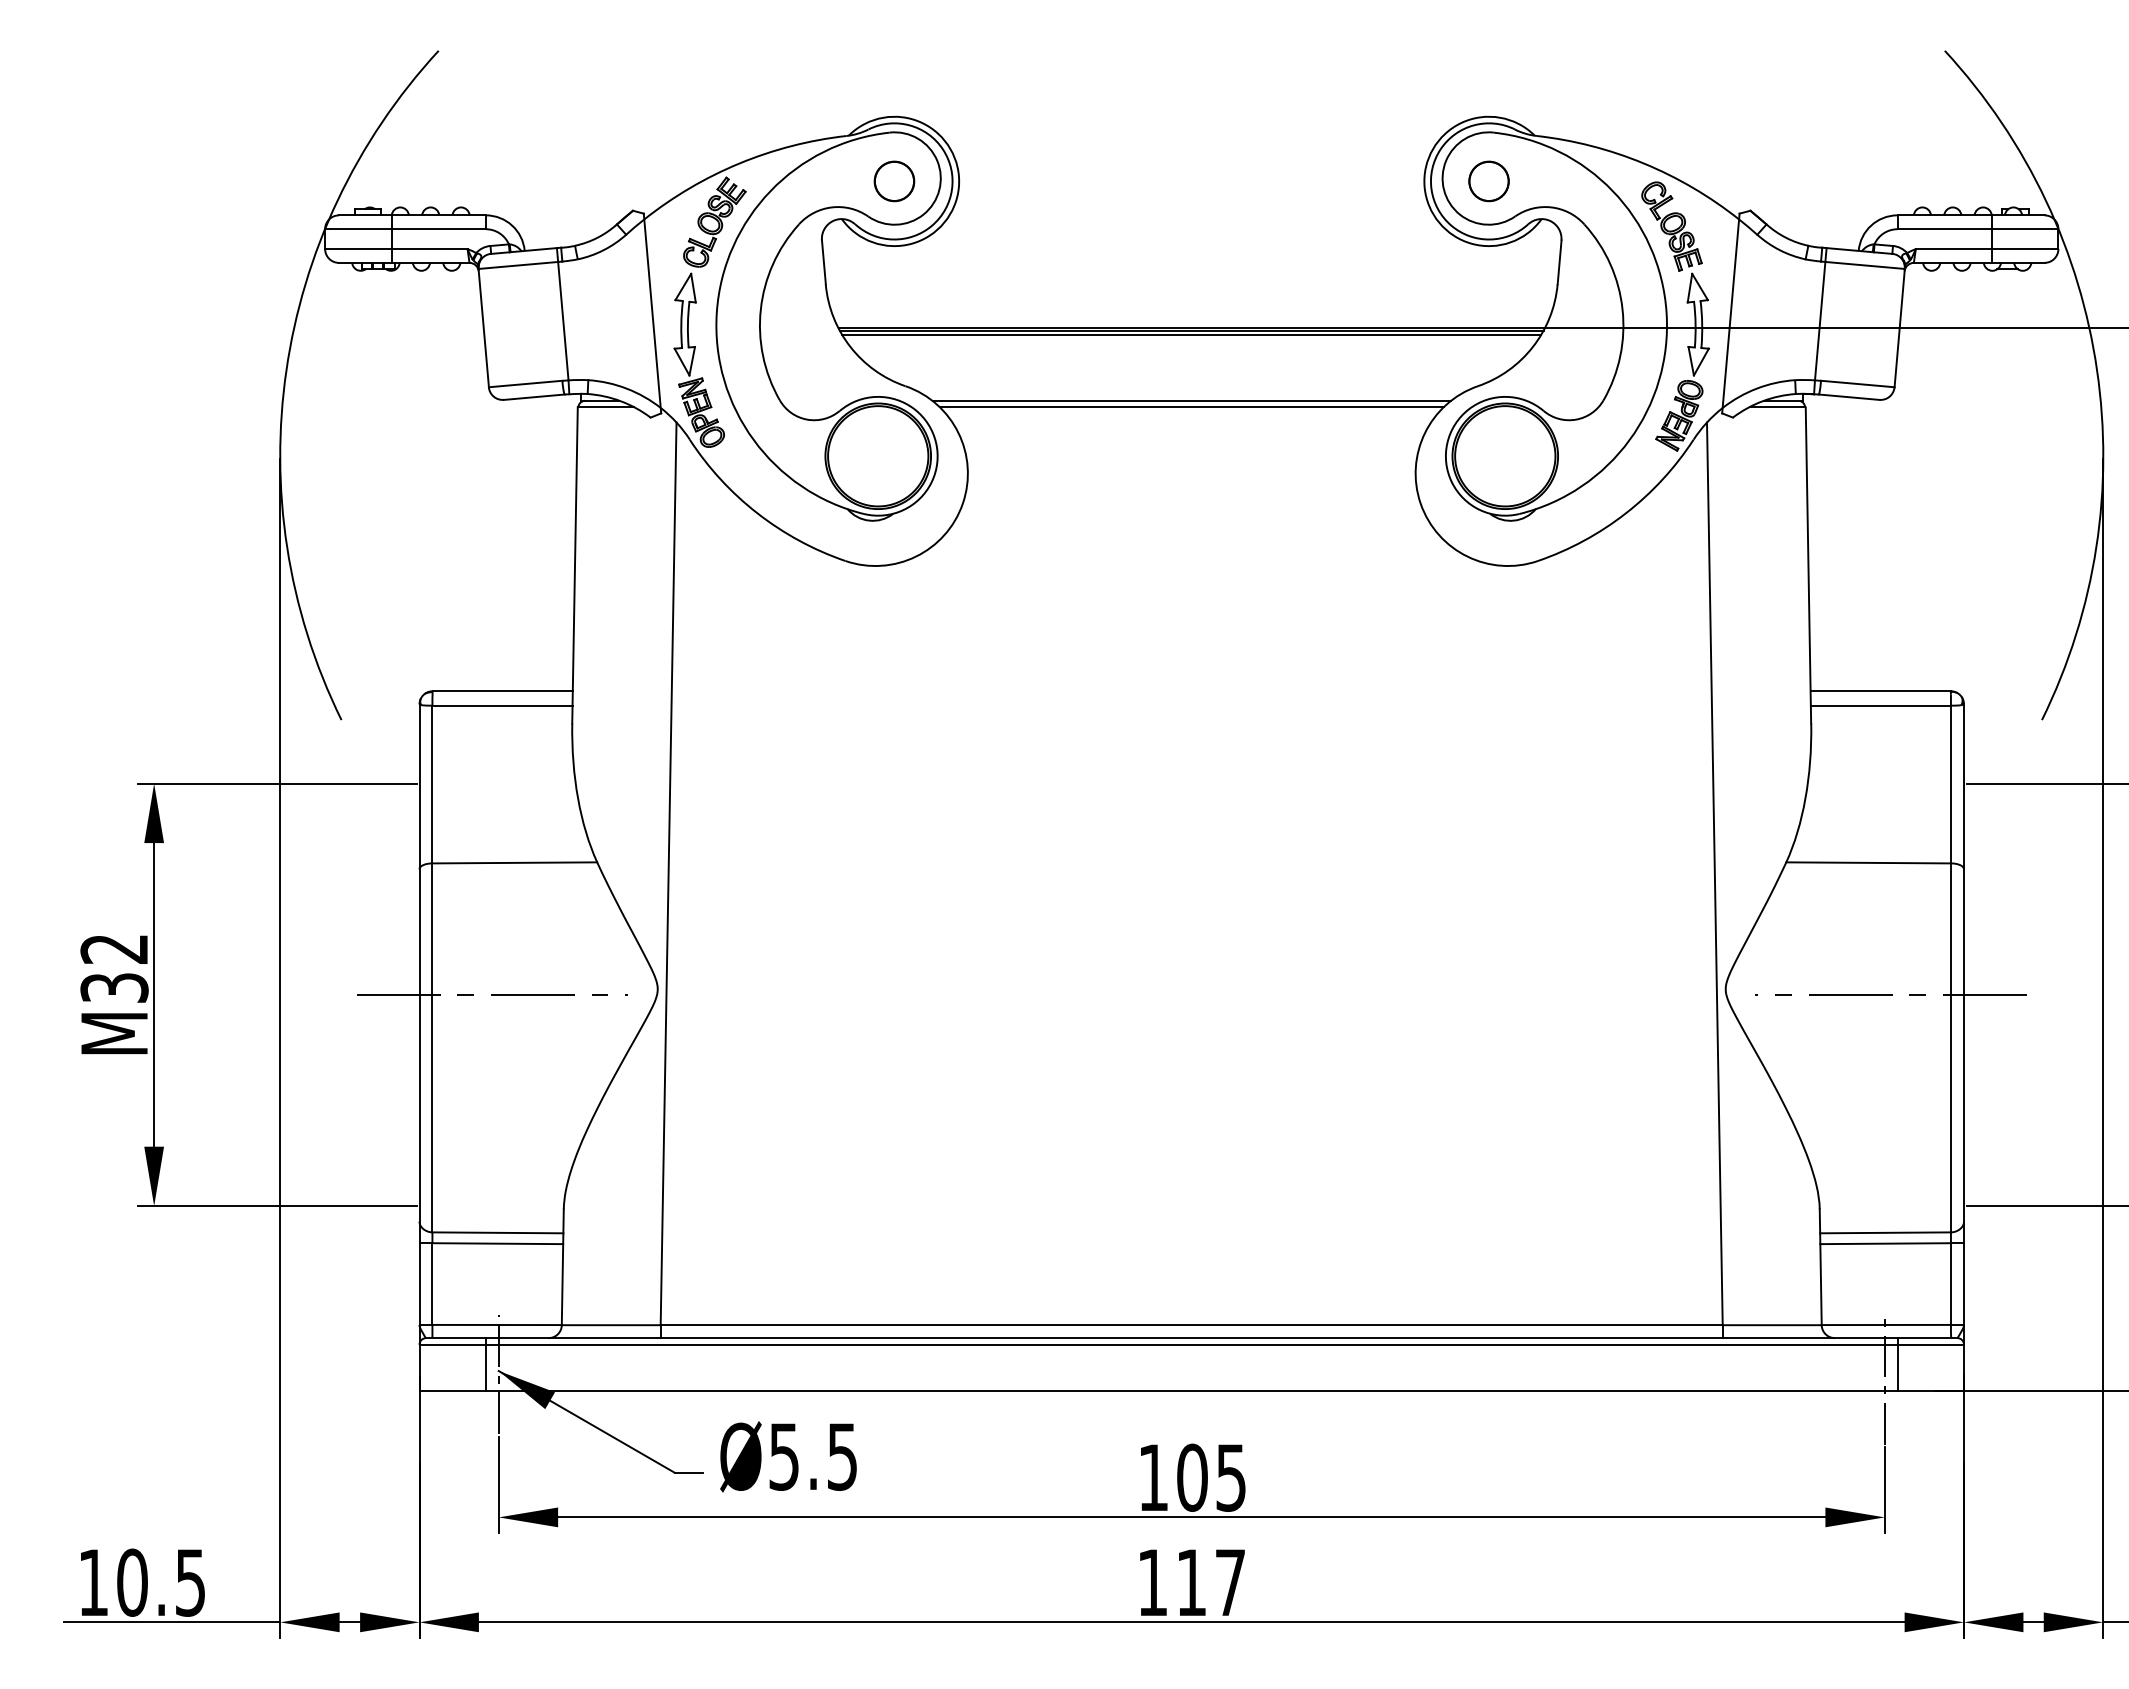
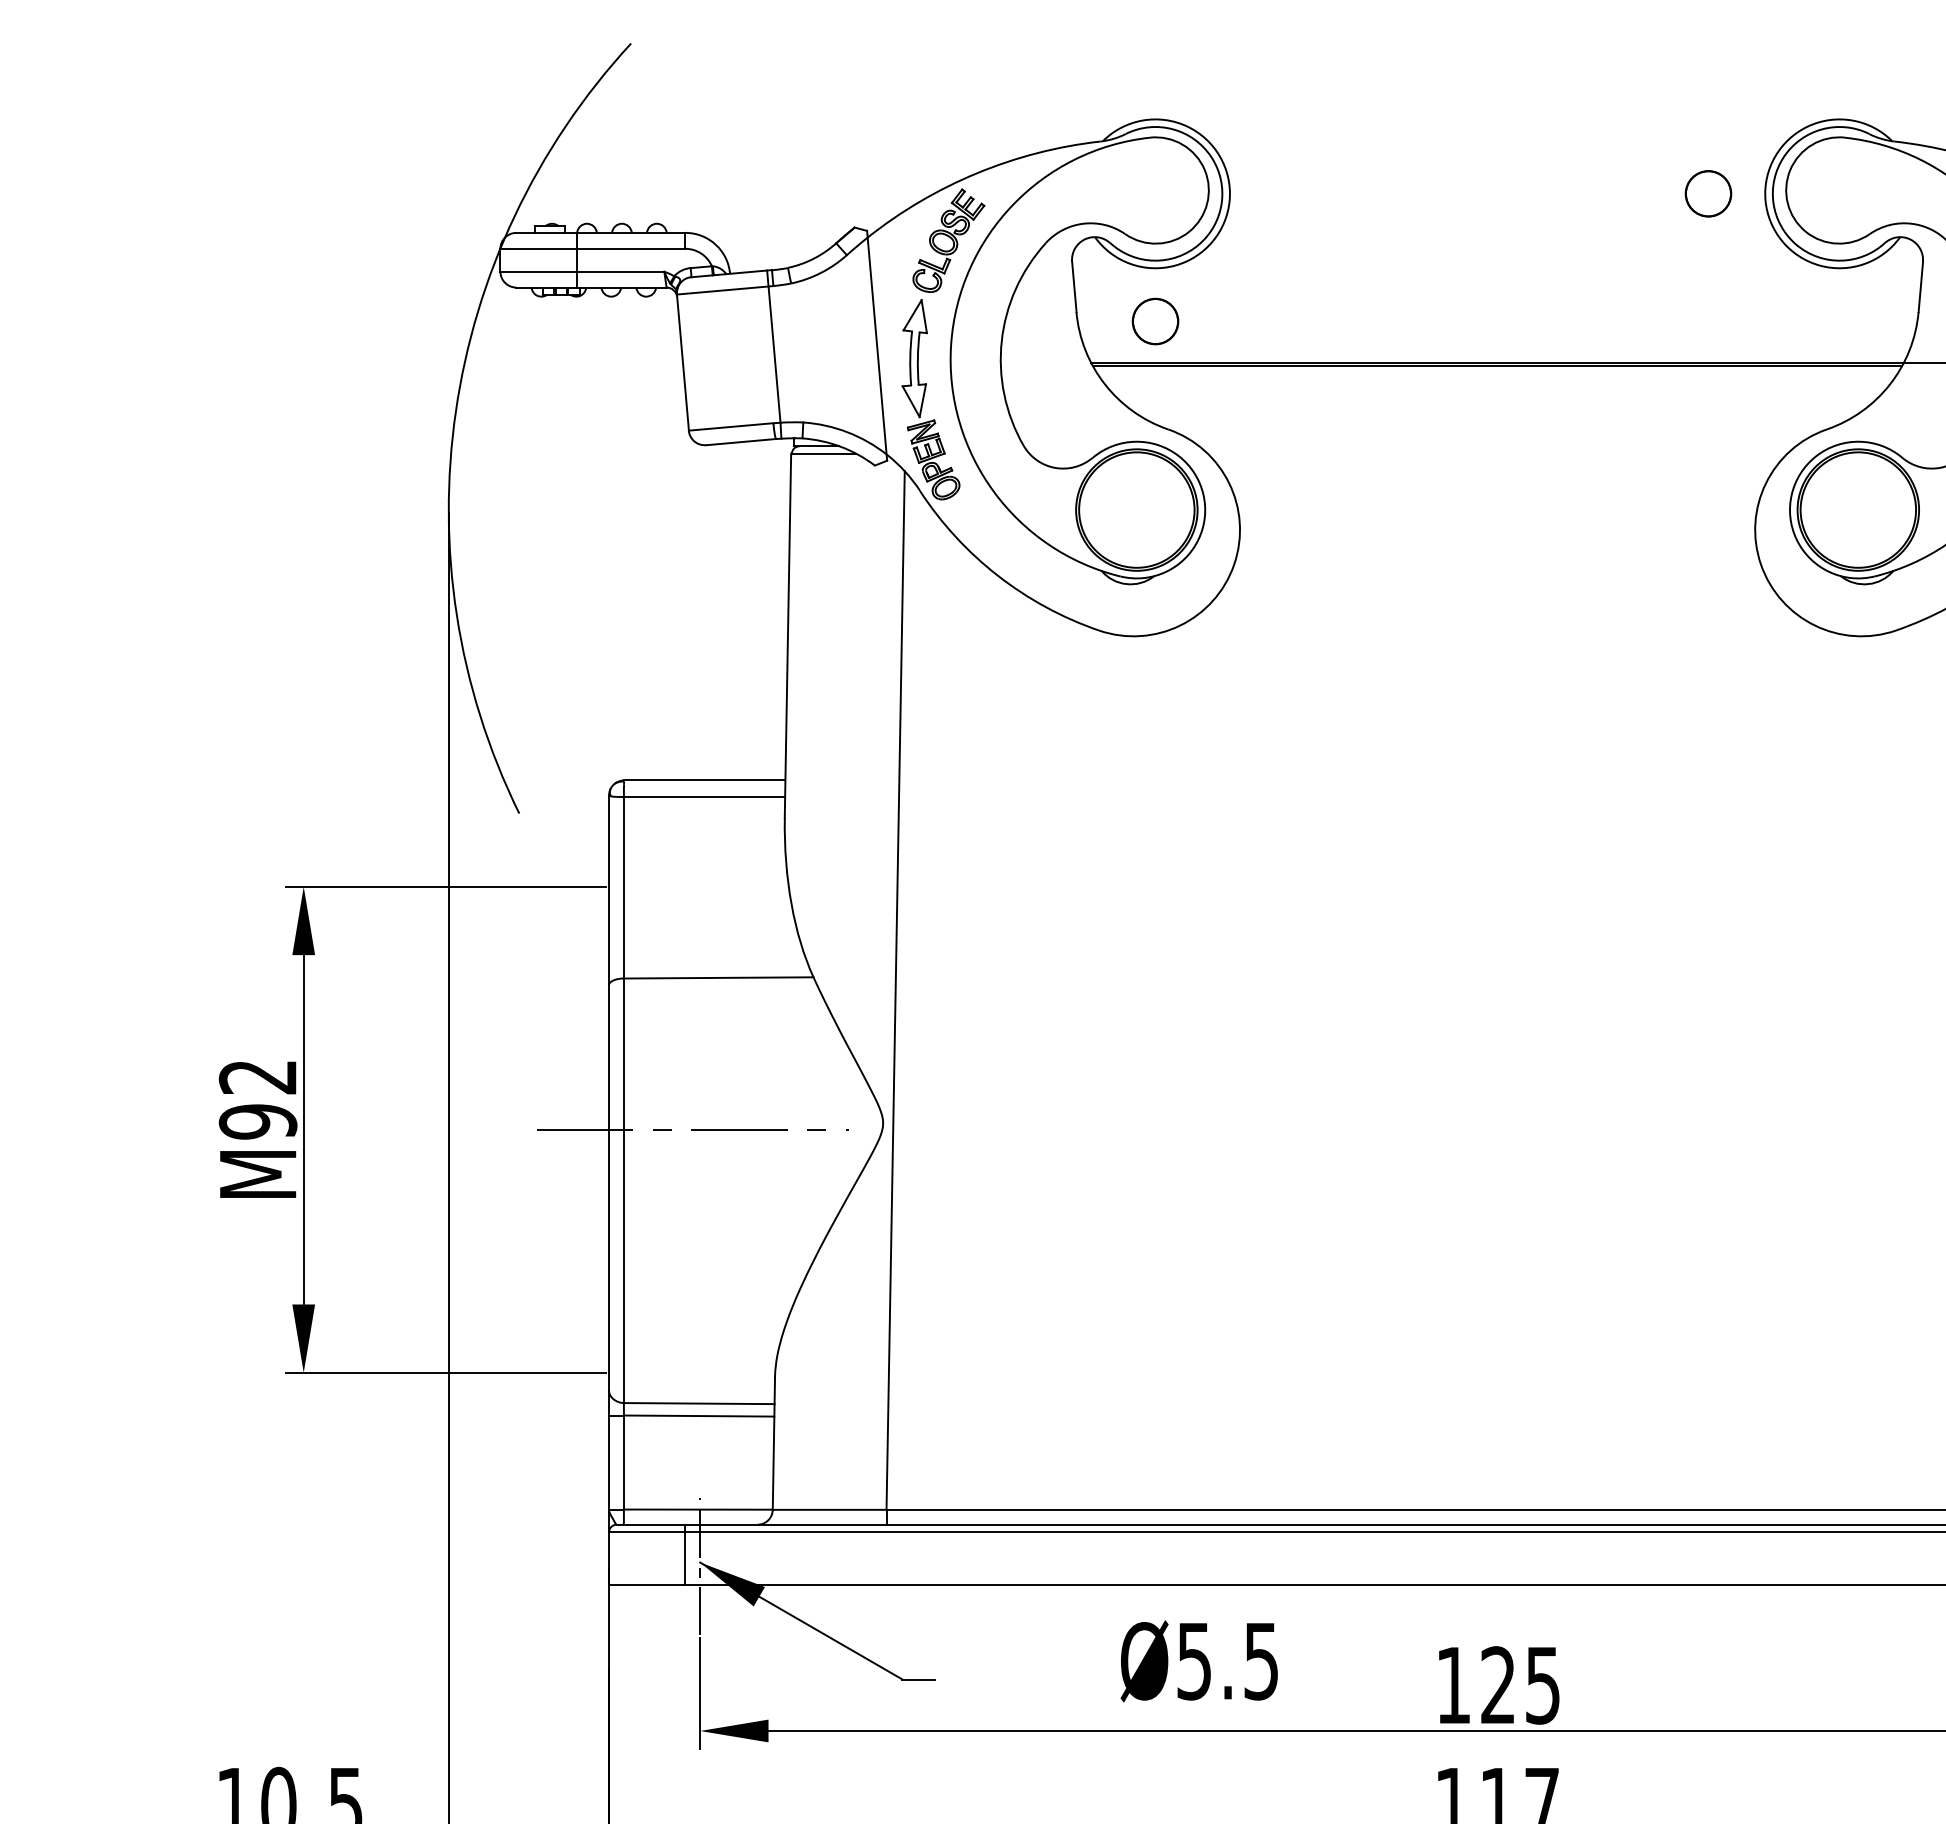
part: (894, 181) -> (1155, 321), moved
part: (1488, 181) -> (1707, 193), moved
line: (1191, 334) -> (1497, 369), removed
line: (1191, 400) -> (1497, 445), removed
line: (1191, 407) -> (1497, 453), removed
text: (114, 987) -> (258, 1121), M32 -> M92
text: (788, 1456) -> (1199, 1660), moved
text: (1192, 1477) -> (1498, 1685), 105 -> 125

